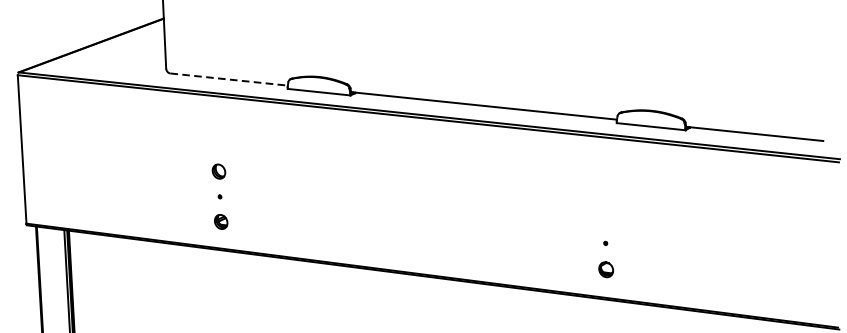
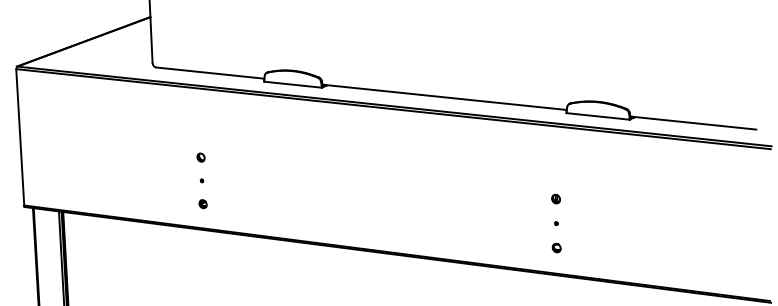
line: (229, 79) -> (210, 73), dashed -> solid
part: (218, 171) -> (200, 157), size x0.62
part: (604, 216) -> (555, 198), added
part: (220, 222) -> (202, 204), size x0.62
part: (605, 270) -> (556, 248), size x0.62

